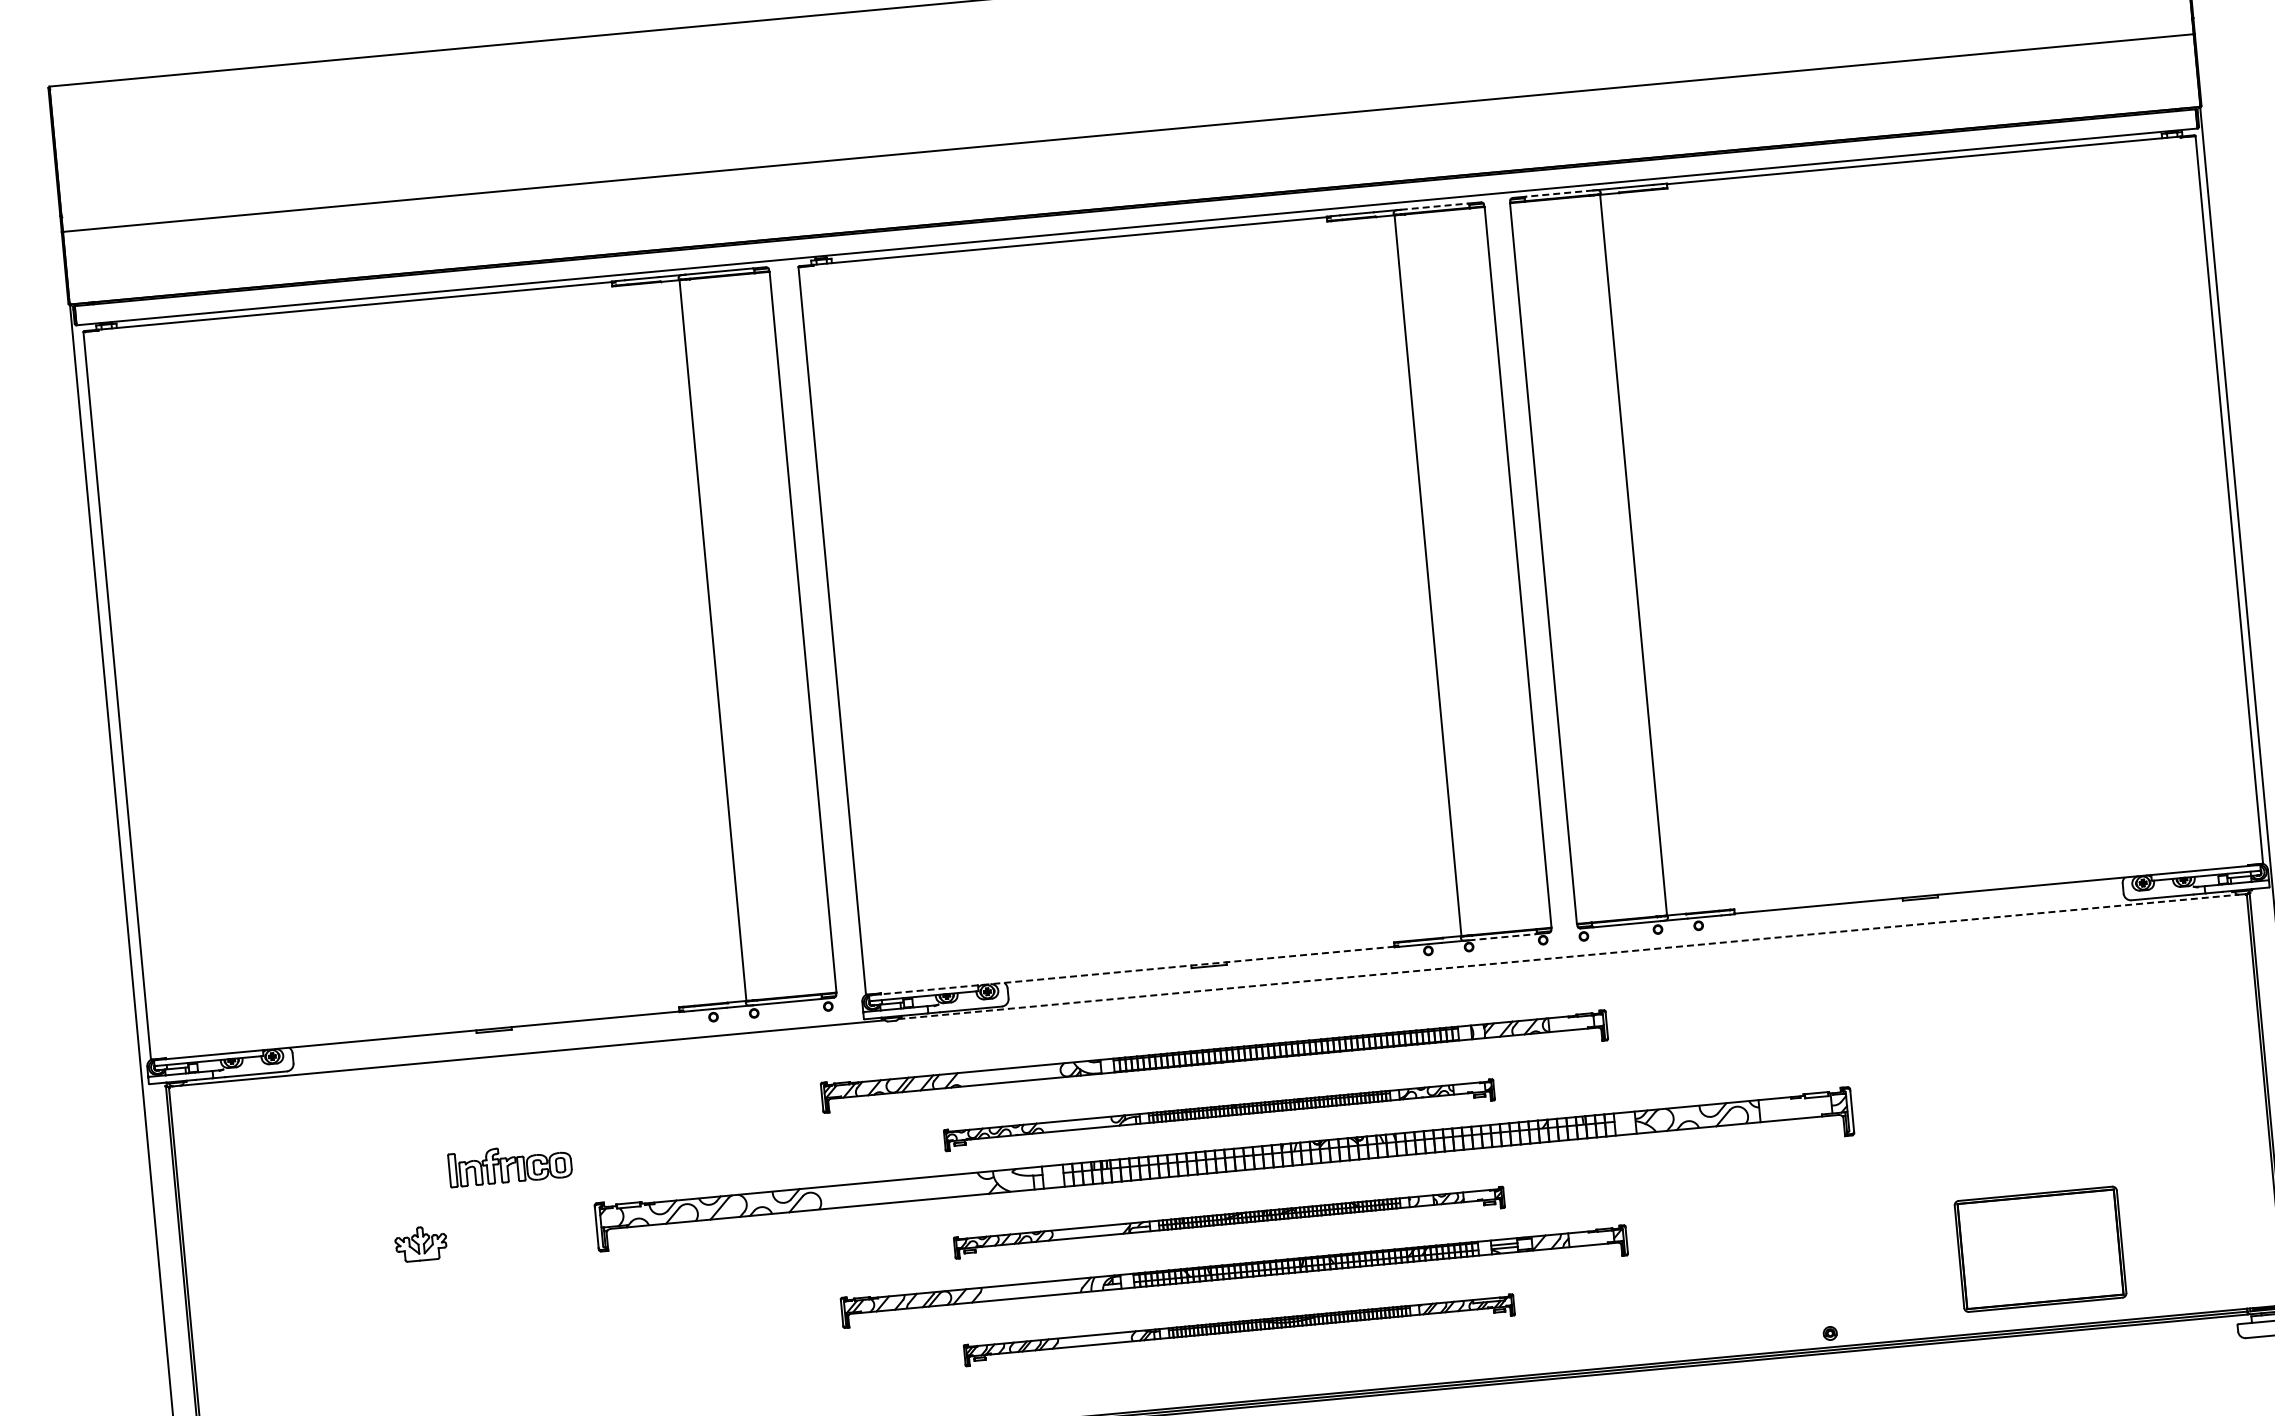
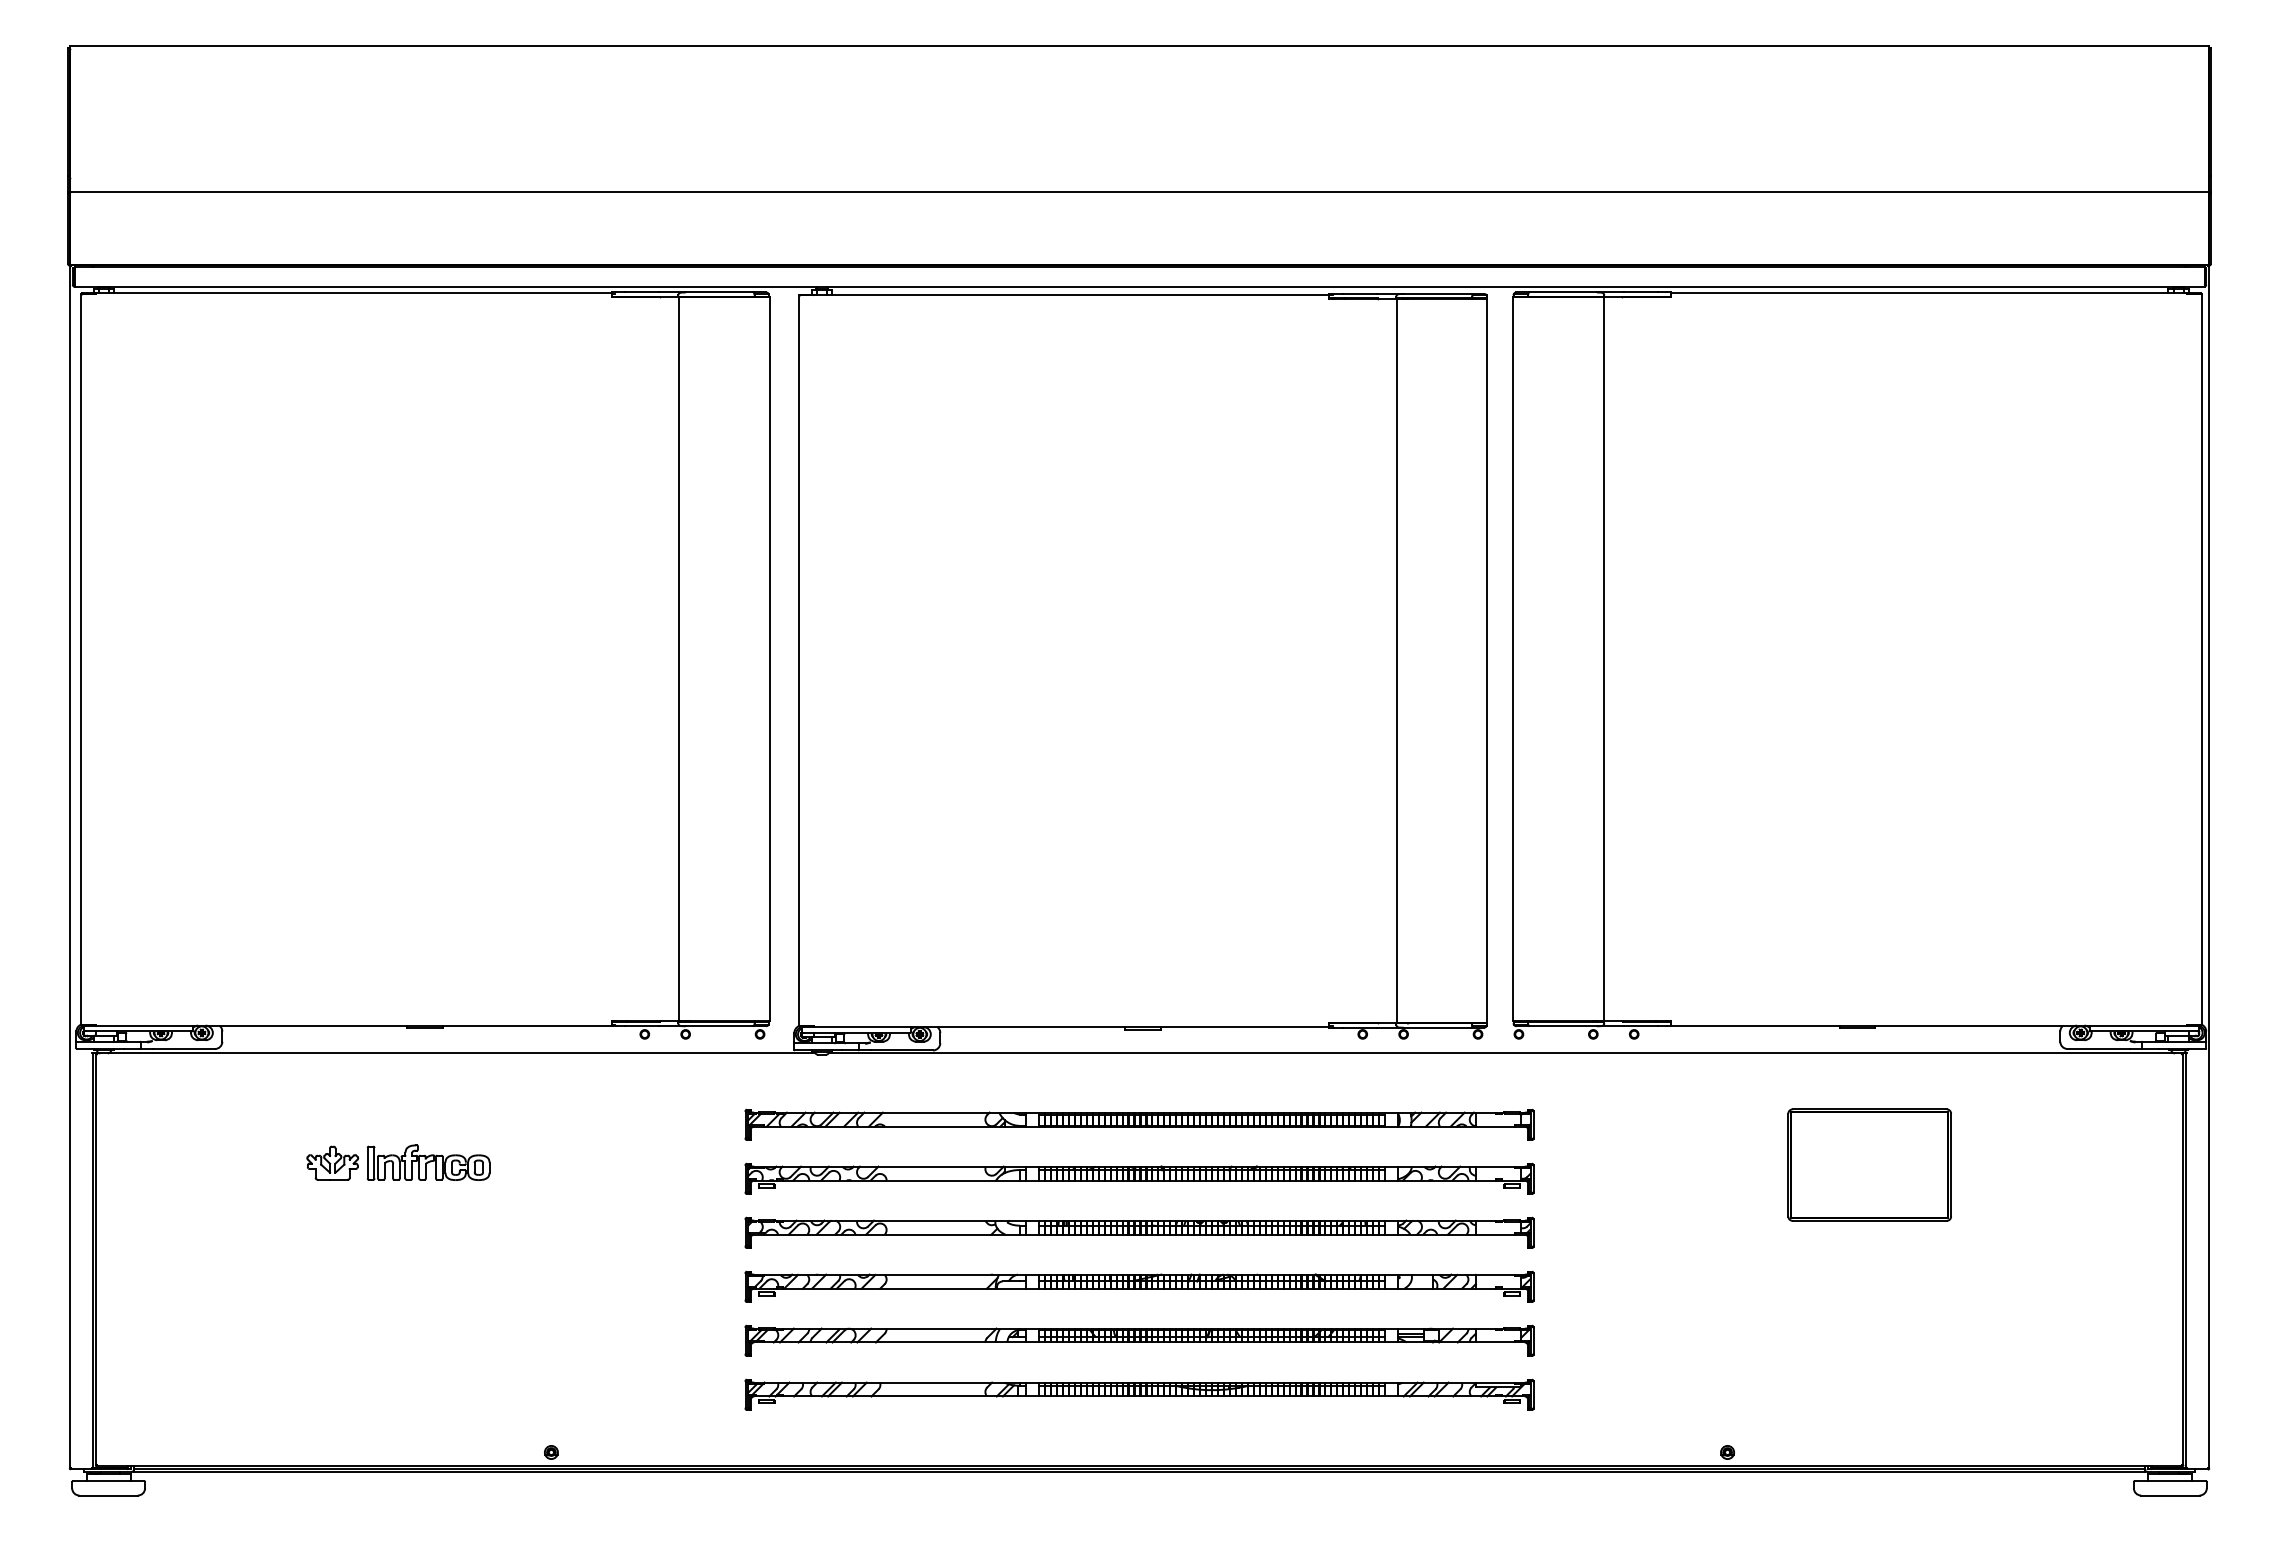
line: (1559, 193) -> (1563, 292), dashed -> solid
line: (1434, 206) -> (1437, 293), dashed -> solid
line: (1502, 937) -> (1437, 1027), dashed -> solid
line: (1569, 956) -> (1502, 1053), dashed -> solid
line: (1137, 970) -> (1071, 1027), dashed -> solid
part: (1219, 1114) -> (1139, 1178), size x1.43
part: (1224, 1168) -> (1139, 1232), size x0.62
part: (1229, 1222) -> (1139, 1286), size x1.43
part: (420, 1243) -> (332, 1162), moved
part: (2040, 1248) -> (1869, 1164), moved
part: (1239, 1330) -> (1139, 1394), size x1.43

